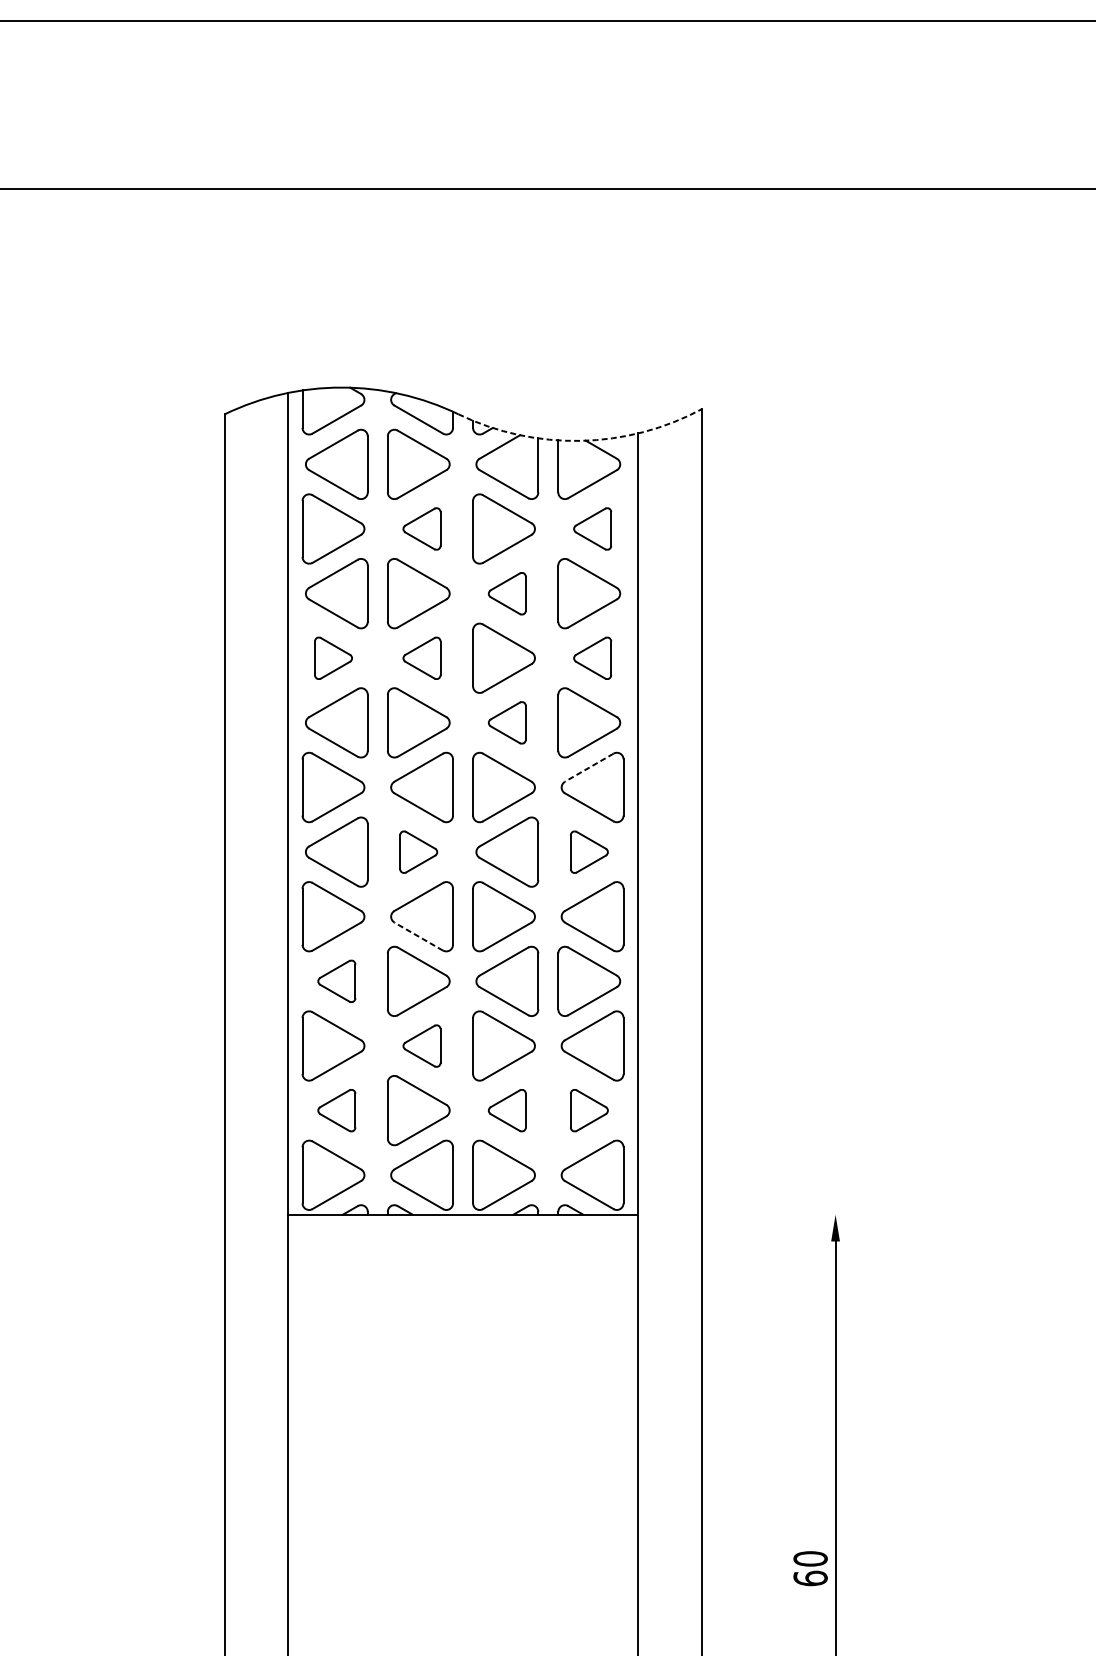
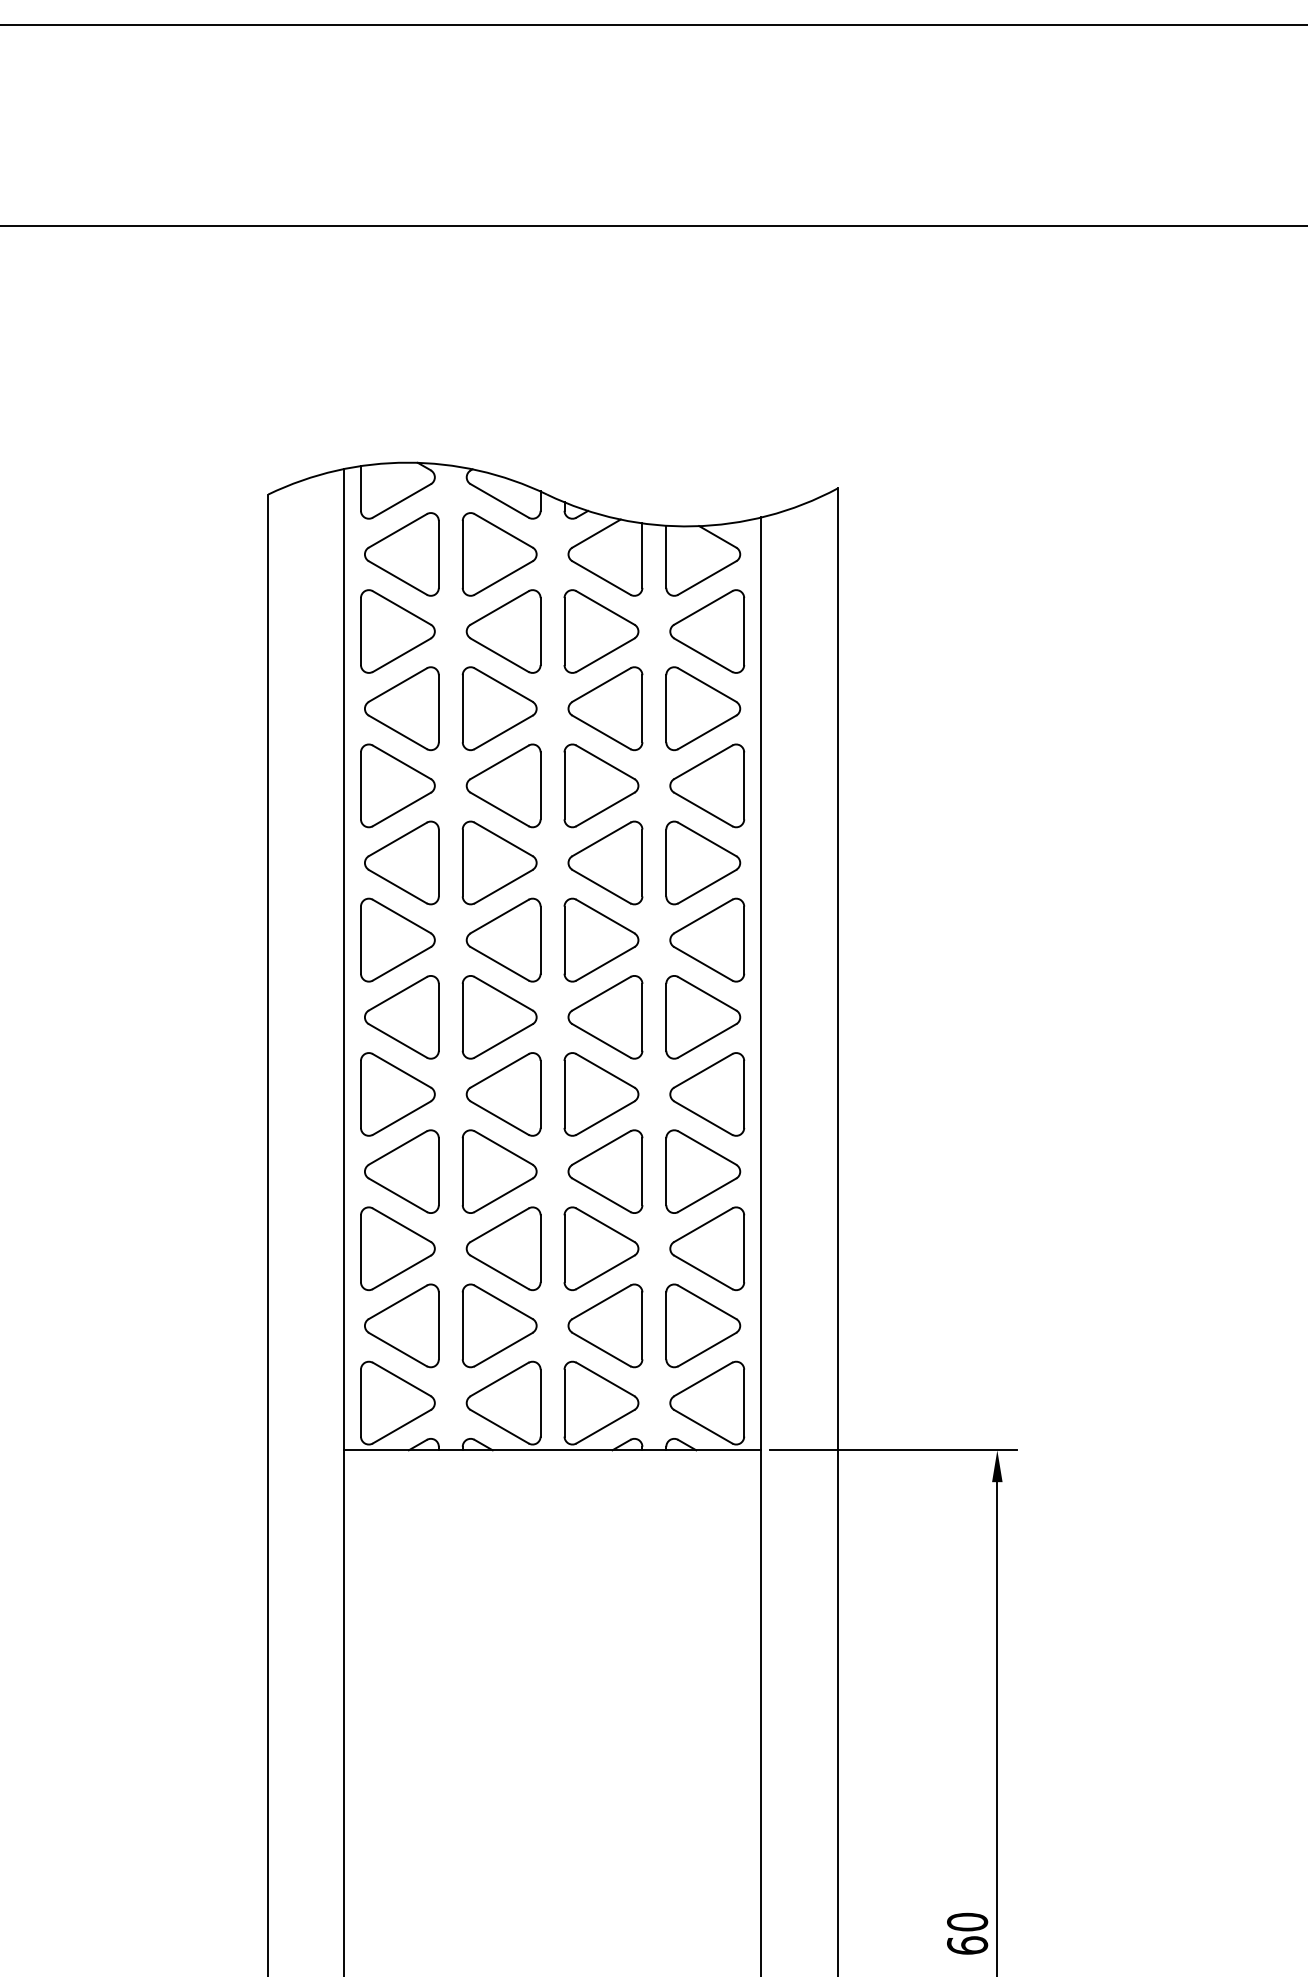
arc: (581, 441) -> (693, 526), dashed -> solid
part: (421, 528) -> (503, 631), size x1.67
part: (592, 528) -> (707, 631), size x1.67
part: (507, 593) -> (605, 708), size x1.67
part: (333, 657) -> (397, 785), size x1.67
part: (421, 657) -> (503, 785), size x1.67
part: (592, 657) -> (707, 785), size x1.67
part: (507, 722) -> (605, 862), size x1.67
line: (588, 767) -> (702, 916), dashed -> solid
part: (418, 852) -> (499, 1017), size x1.67
part: (589, 852) -> (703, 1017), size x1.67
line: (418, 936) -> (499, 1117), dashed -> solid
part: (336, 981) -> (401, 1171), size x1.67
part: (421, 1045) -> (503, 1248), size x1.67
part: (336, 1110) -> (401, 1325), size x1.67
part: (507, 1110) -> (605, 1325), size x1.67
part: (589, 1110) -> (703, 1325), size x1.67
line: (748, 1214) -> (893, 1450), added
text: (810, 1568) -> (967, 1933), moved

